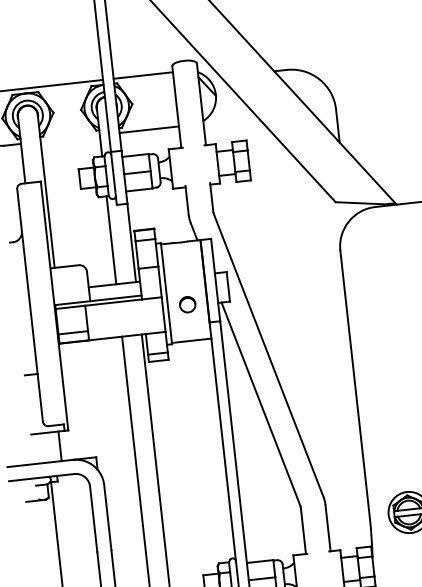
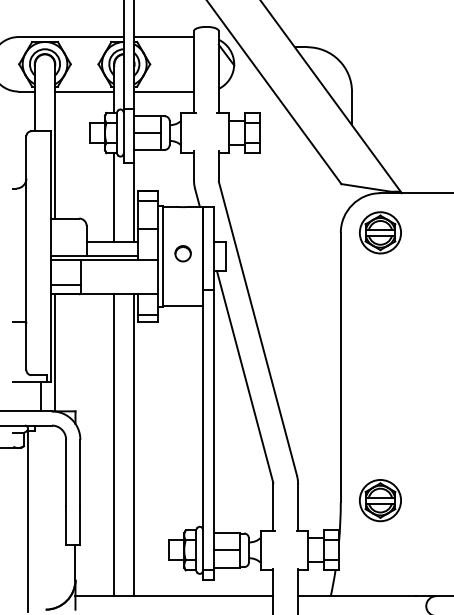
line: (70, 138) -> (84, 91), added
part: (379, 246) -> (380, 232), added
part: (187, 304) -> (182, 253), moved
line: (68, 401) -> (54, 352), added

